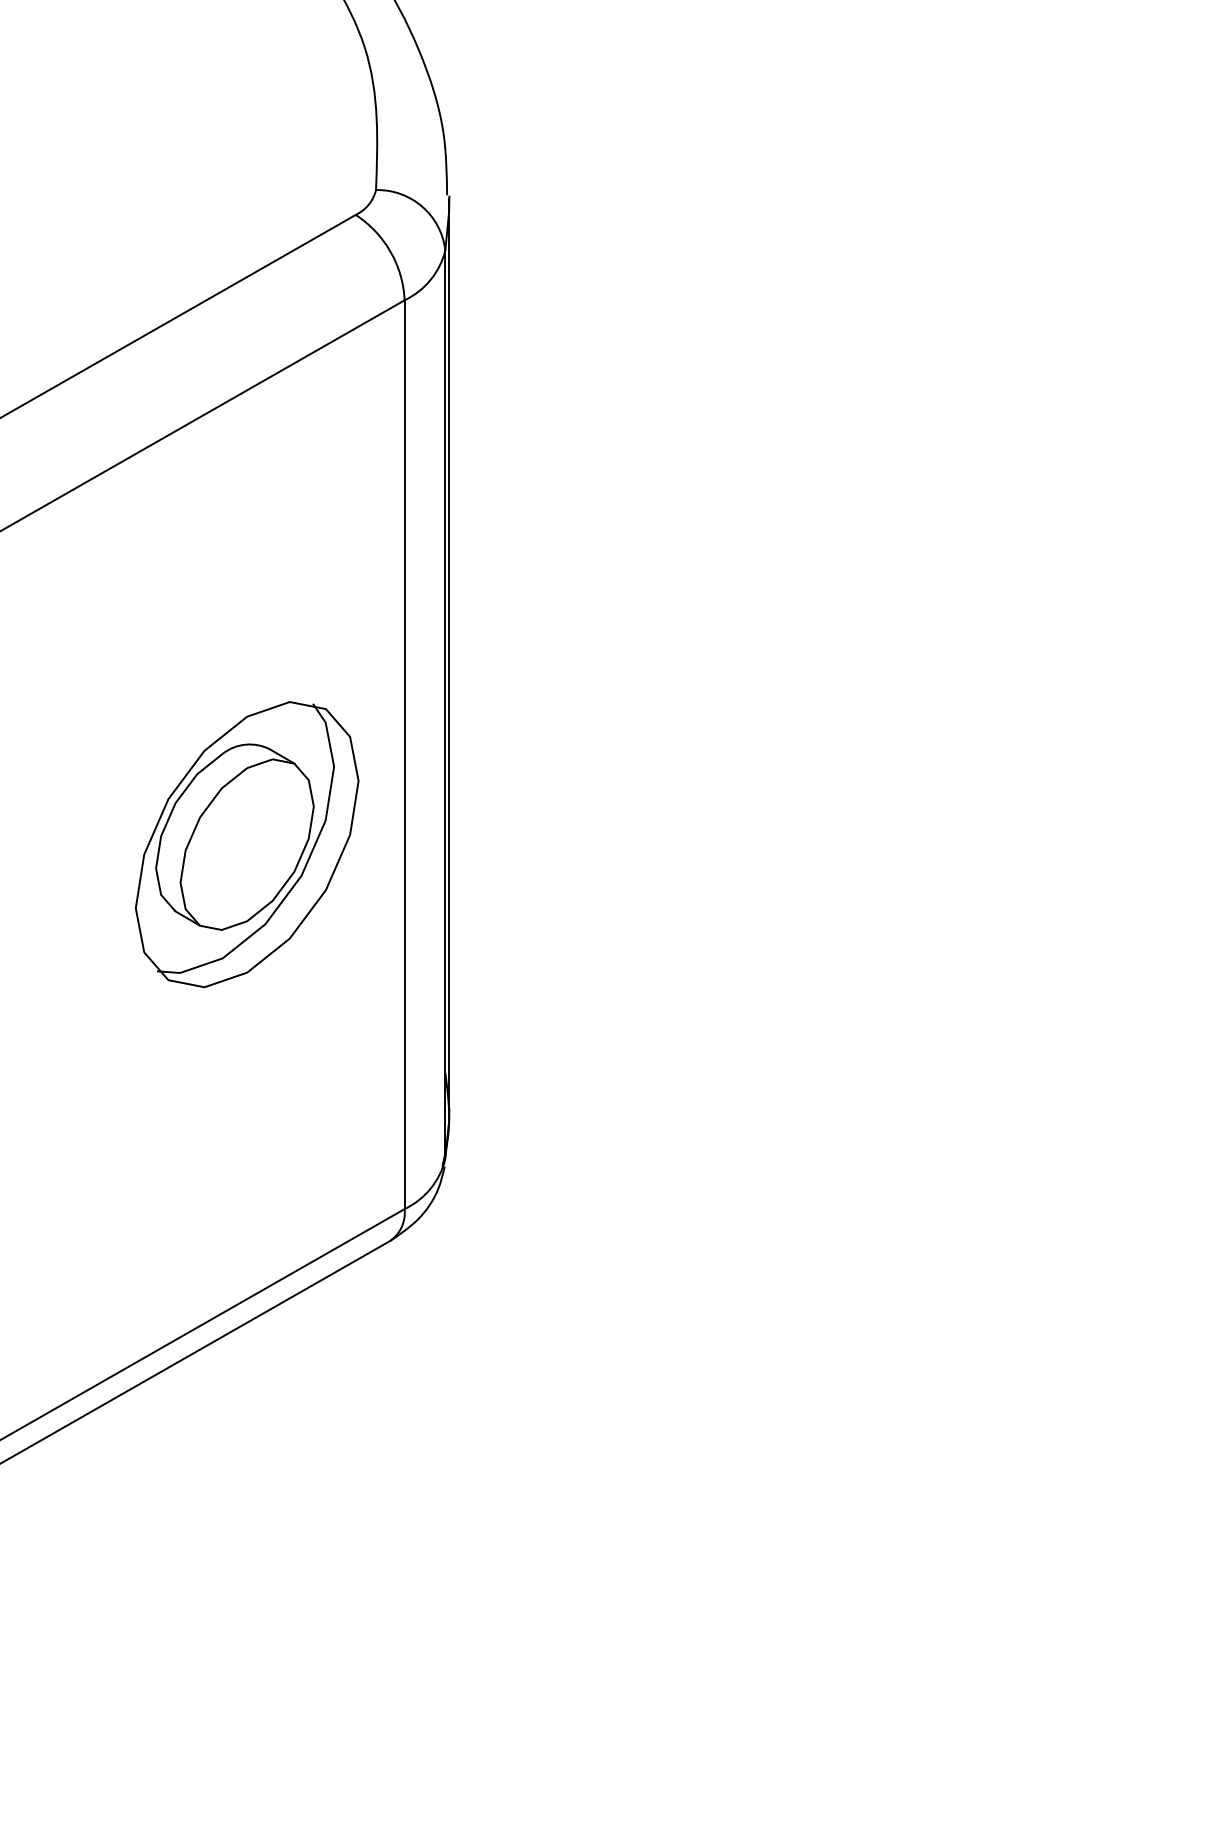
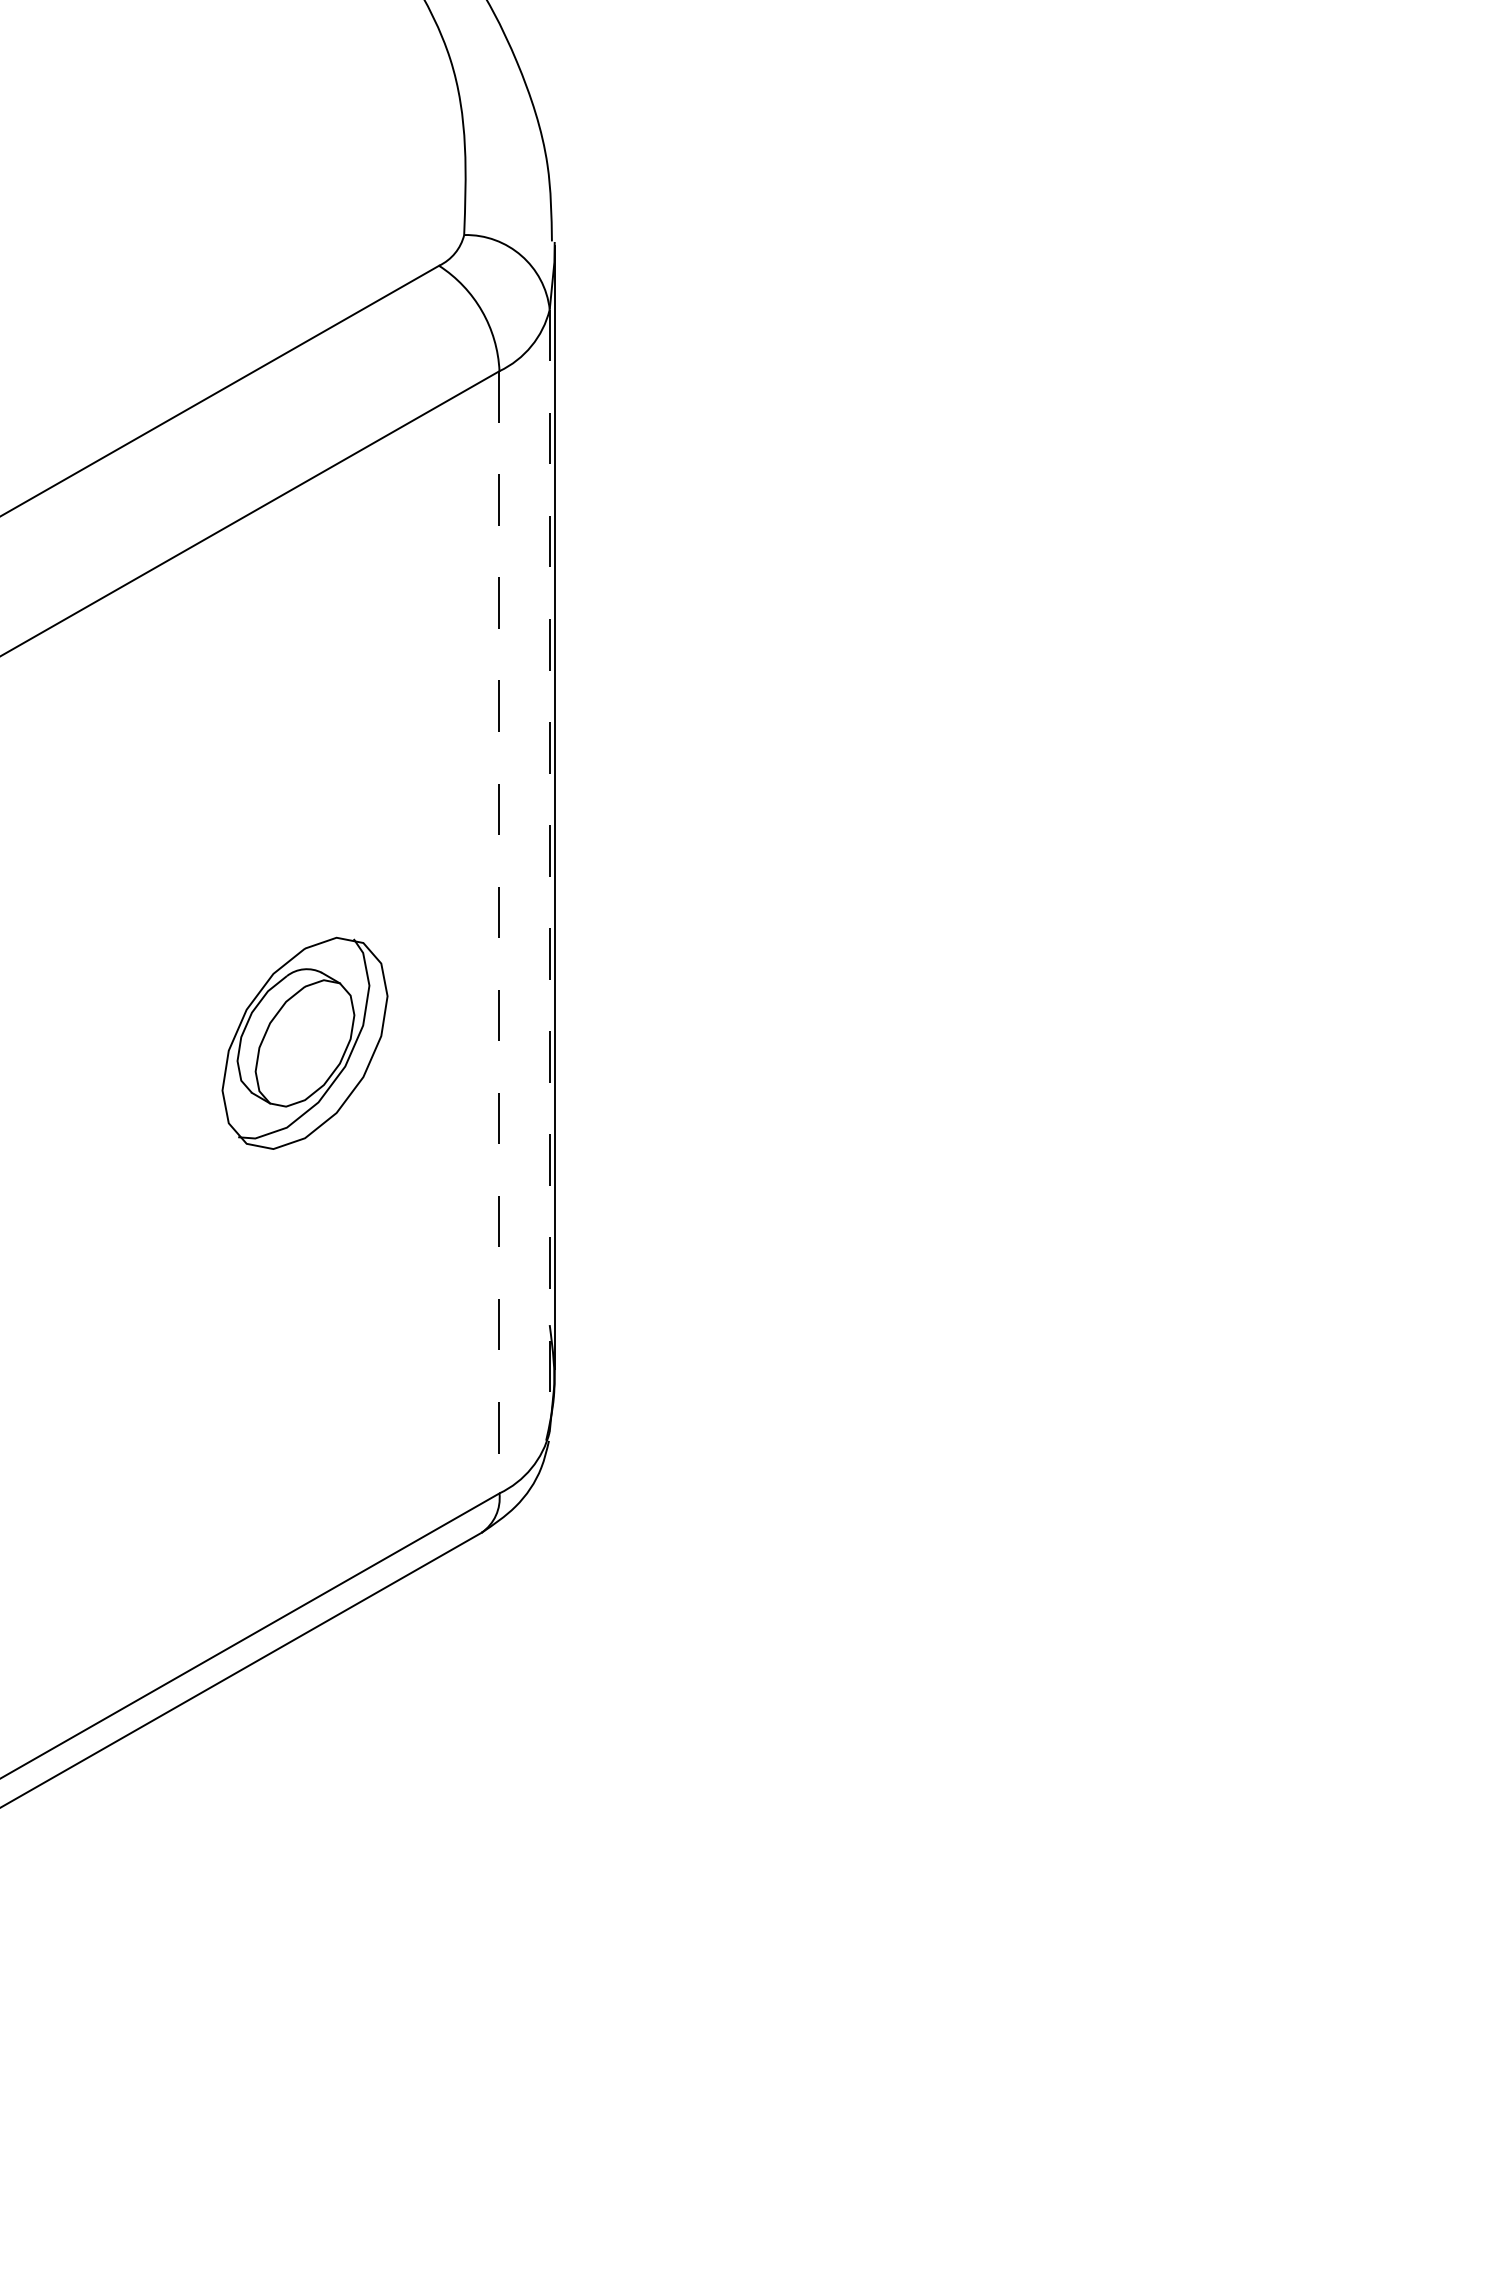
line: (445, 705) -> (549, 871), solid -> dashed
line: (404, 754) -> (499, 932), solid -> dashed
part: (246, 844) -> (304, 1043), size x0.6

